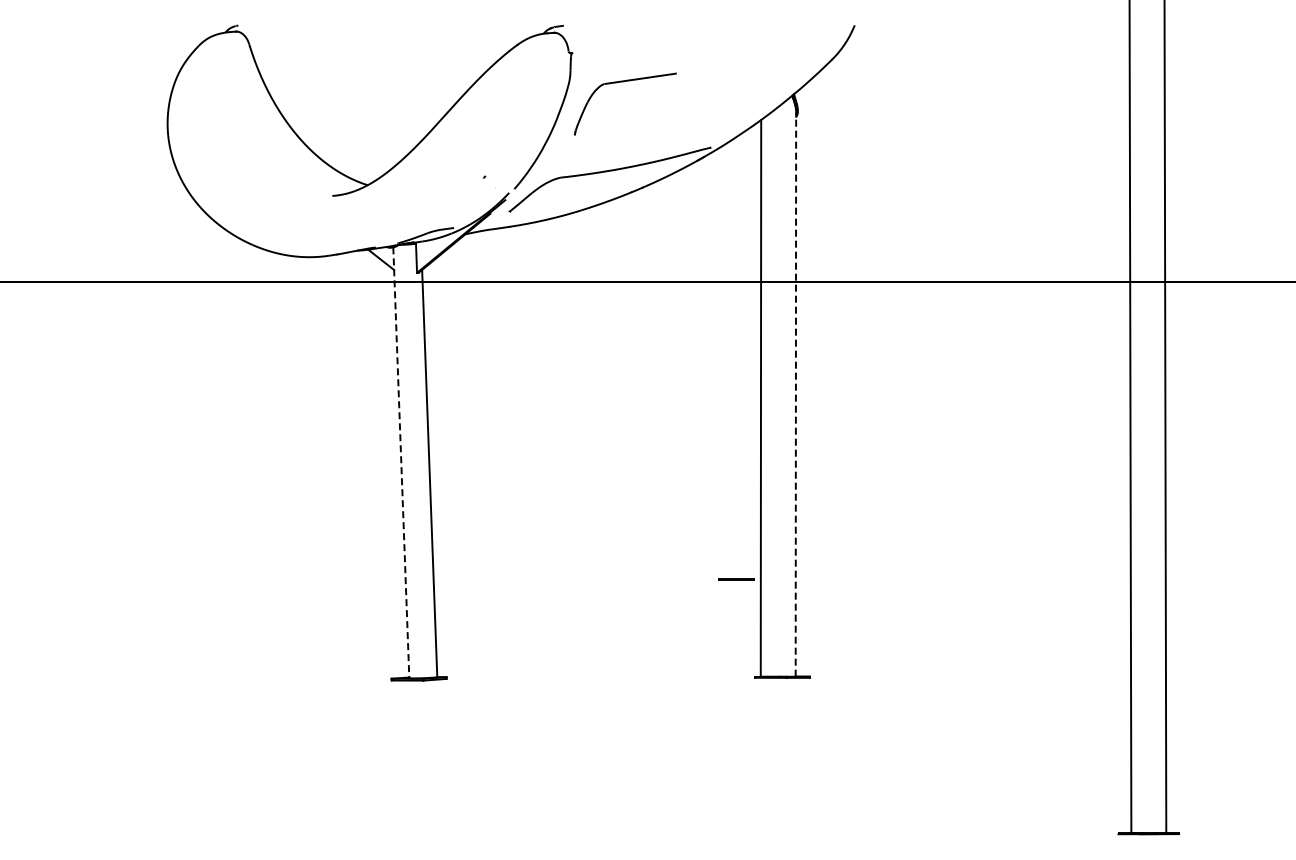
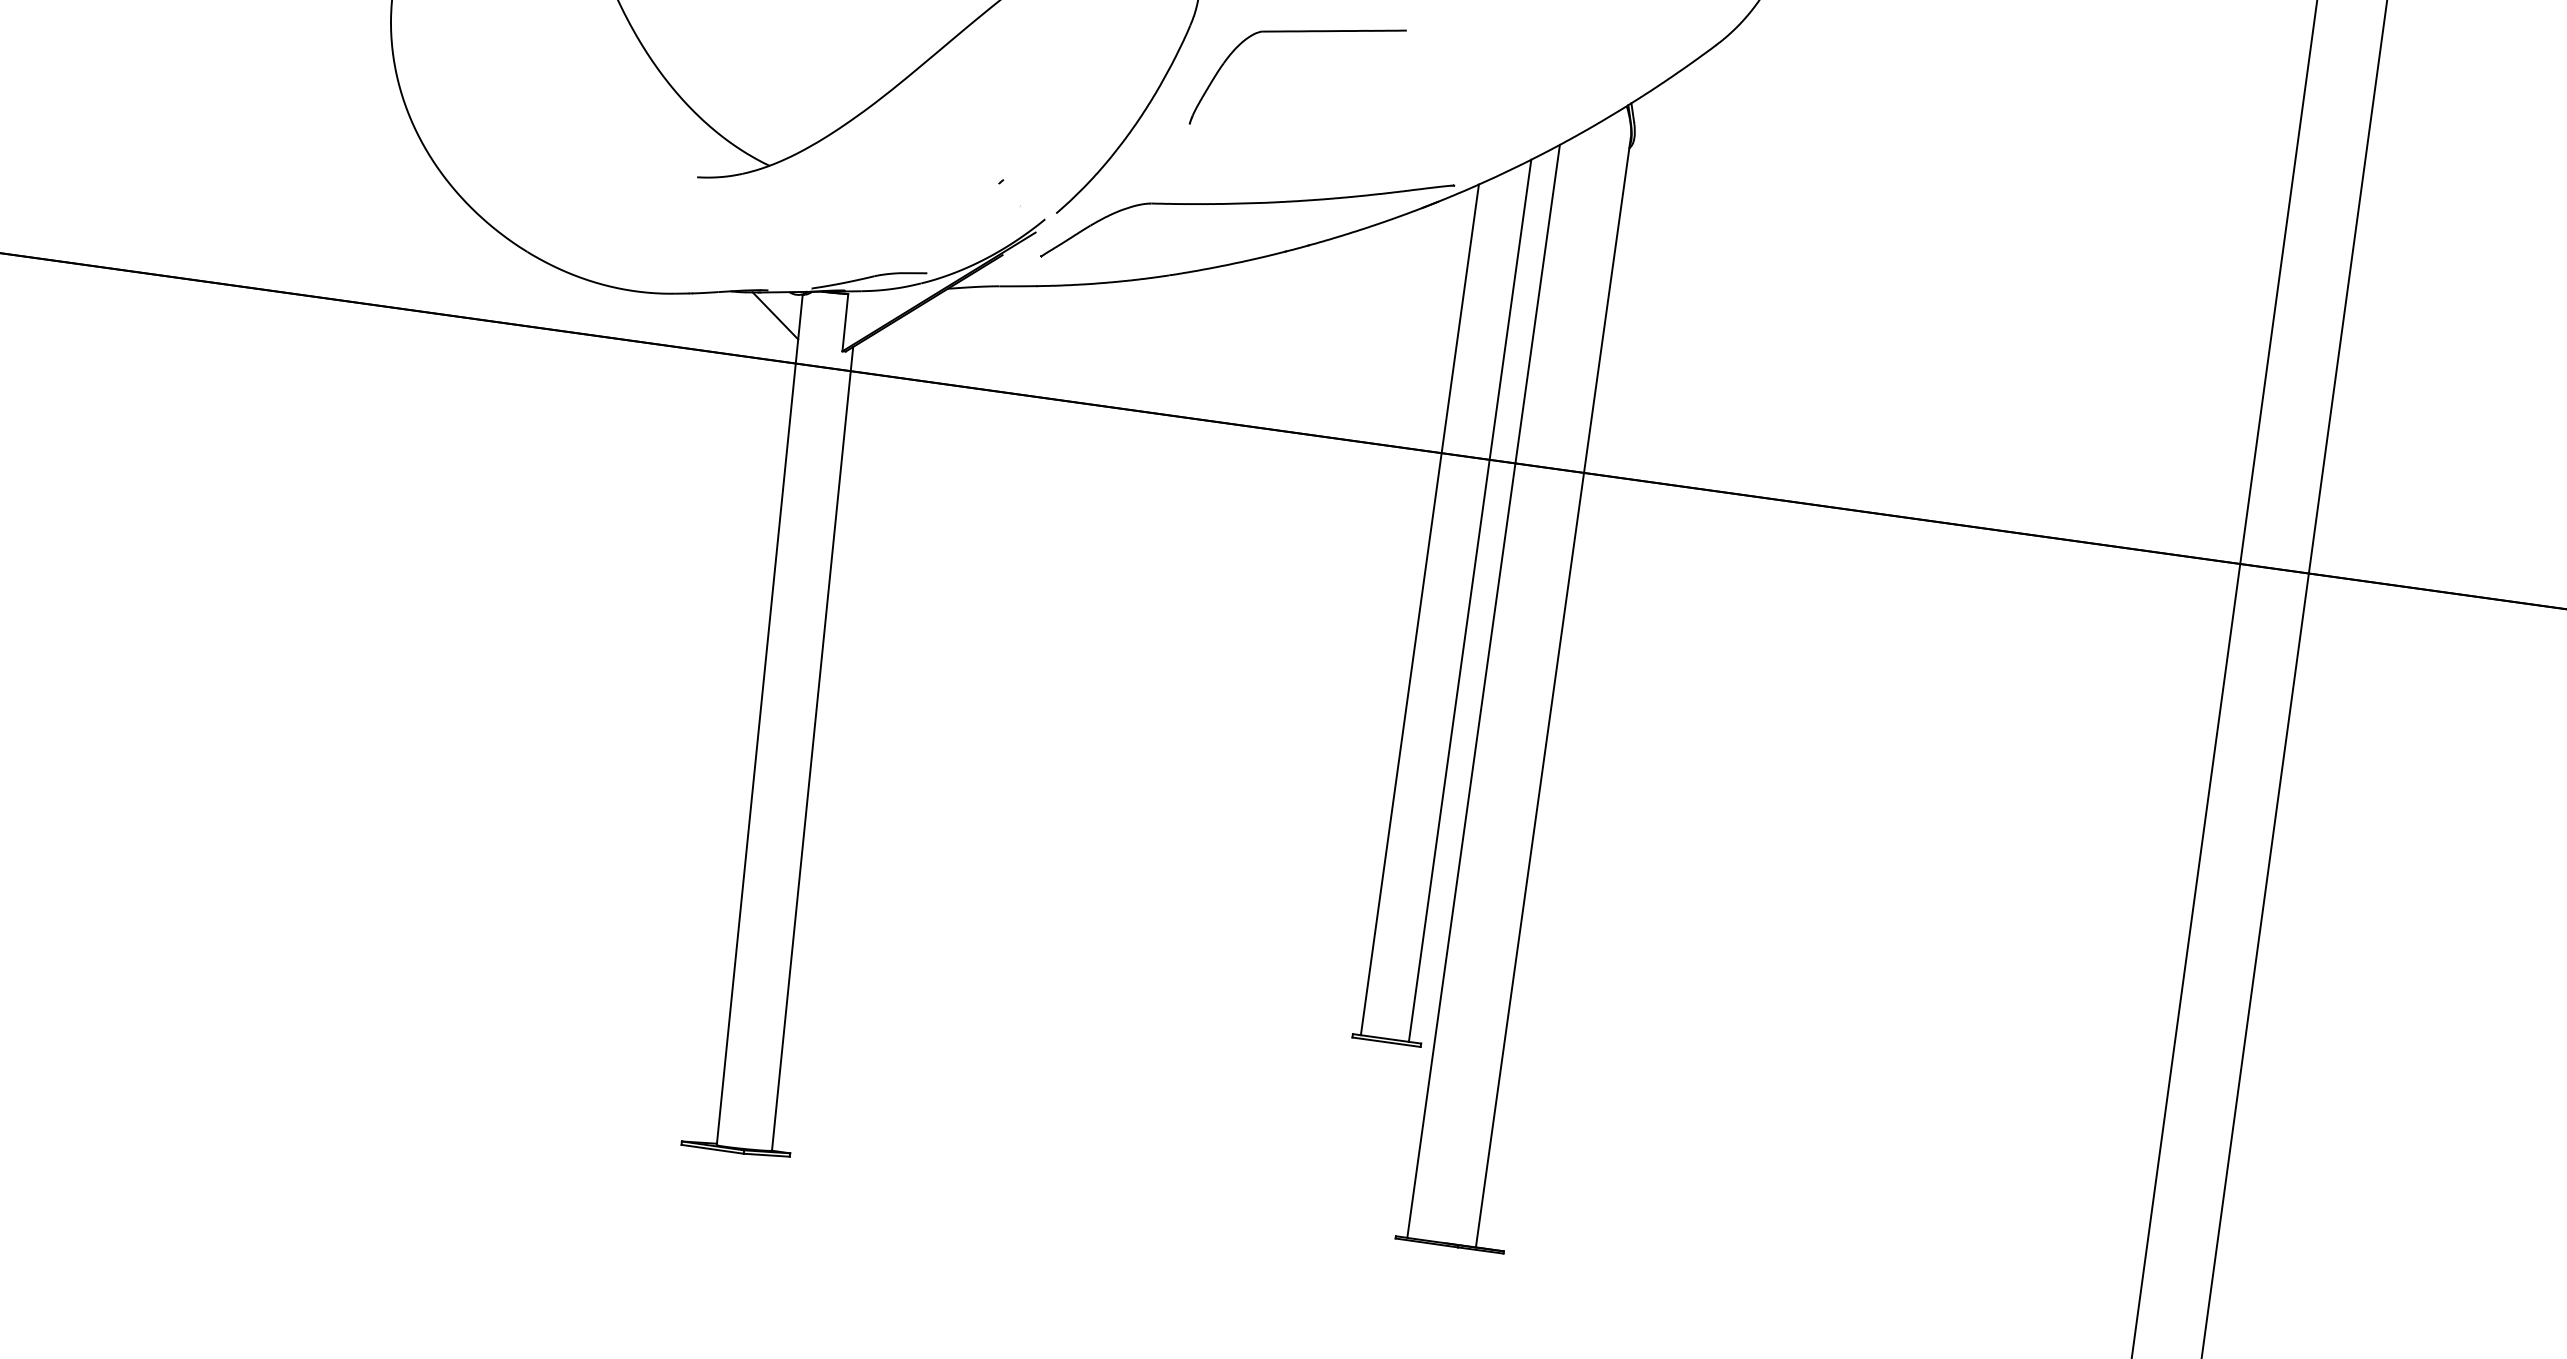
line: (747, 353) -> (1469, 599), added
line: (723, 361) -> (1420, 608), added
line: (795, 394) -> (1552, 693), dashed -> solid
line: (401, 462) -> (760, 719), dashed -> solid

